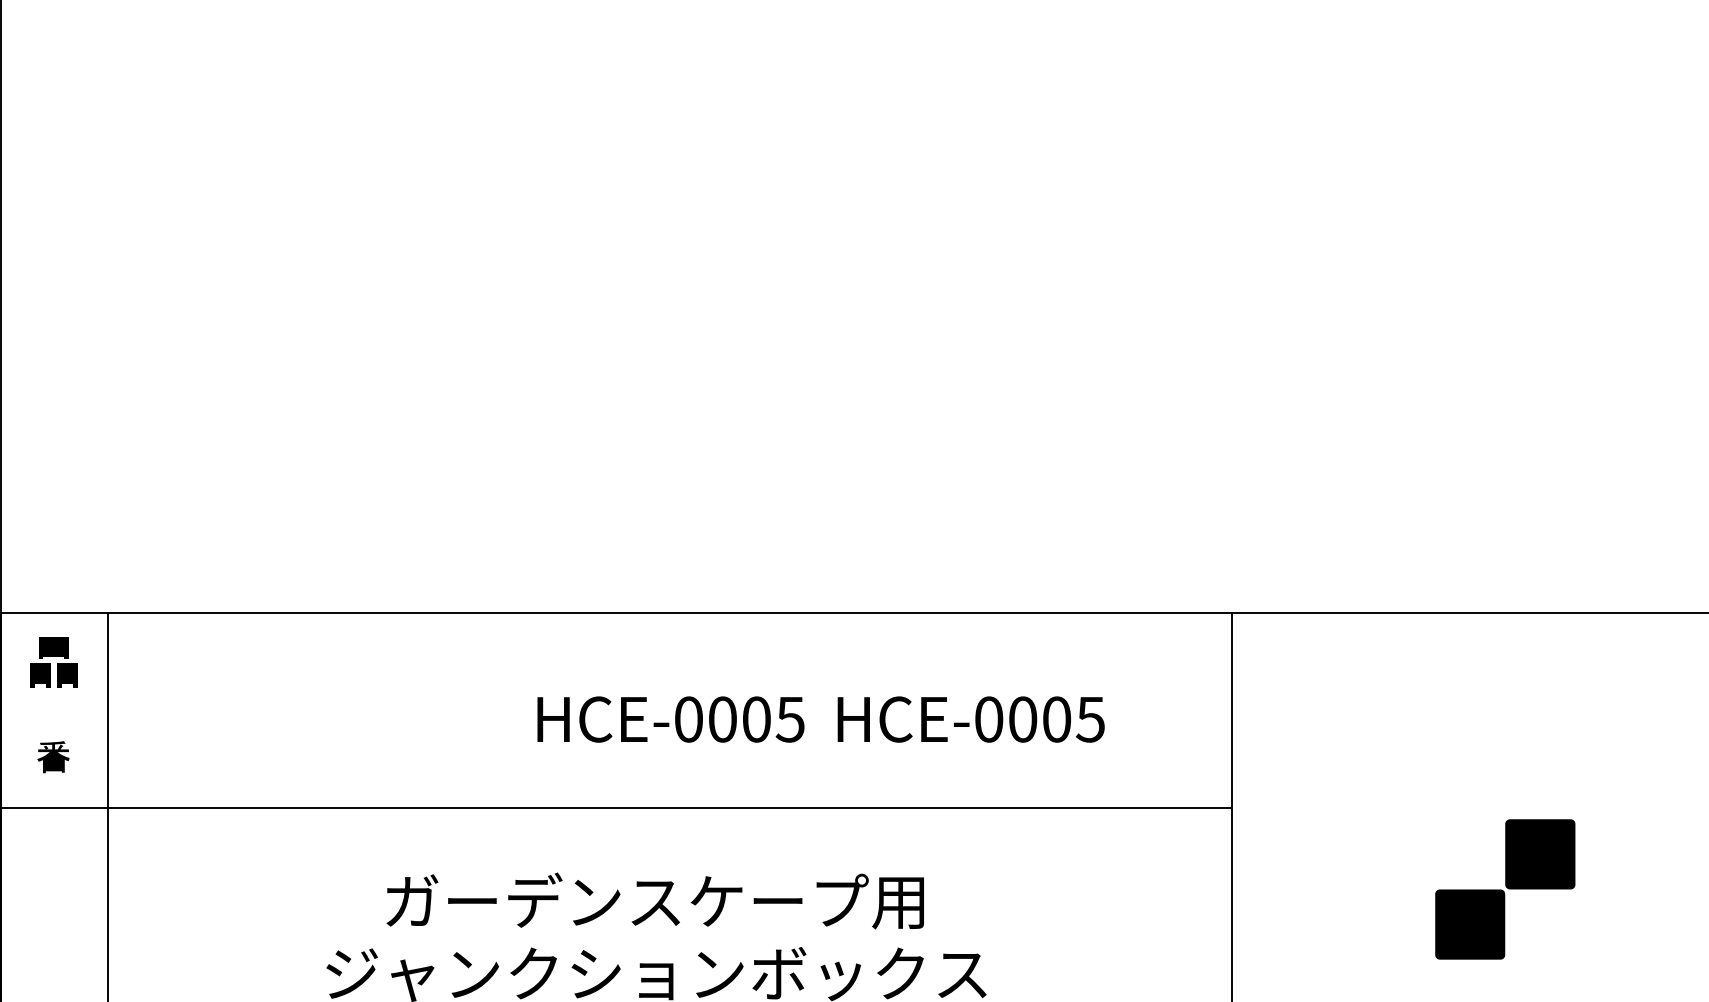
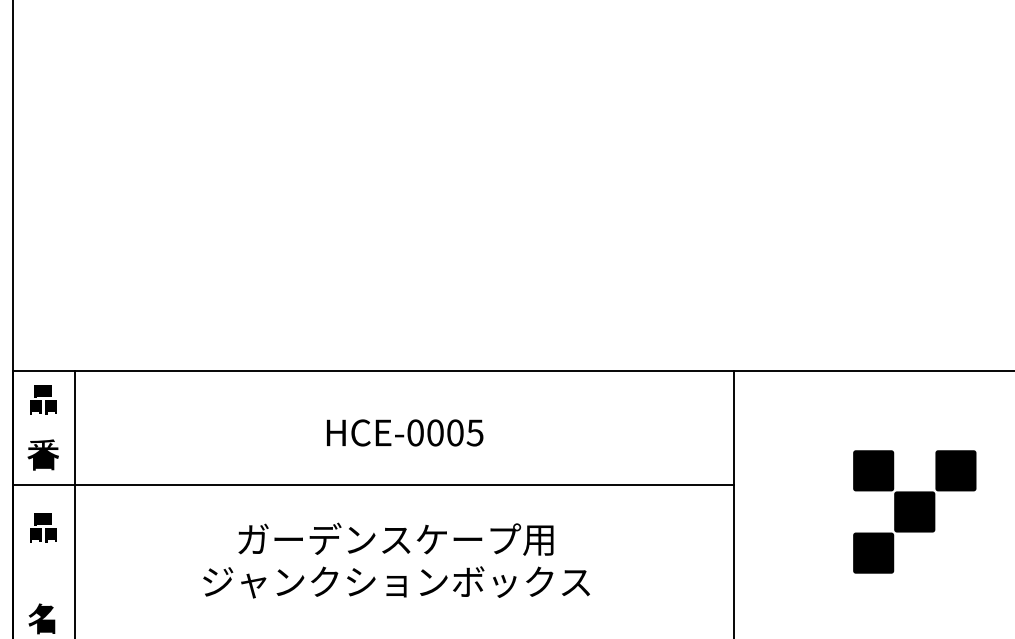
part: (971, 718) -> (581, 432), removed
part: (52, 756) -> (42, 454), size x1.67
fill: (1469, 783) -> (873, 470), added
fill: (1609, 783) -> (955, 470), added
part: (54, 880) -> (43, 527), added

